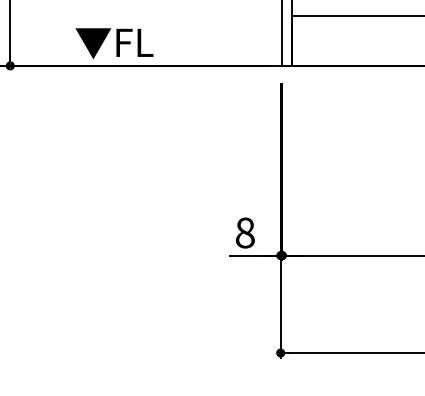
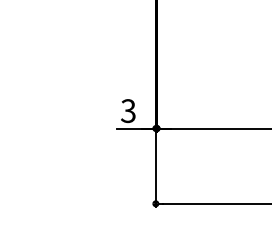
text: (244, 232) -> (127, 110), 8 -> 3

